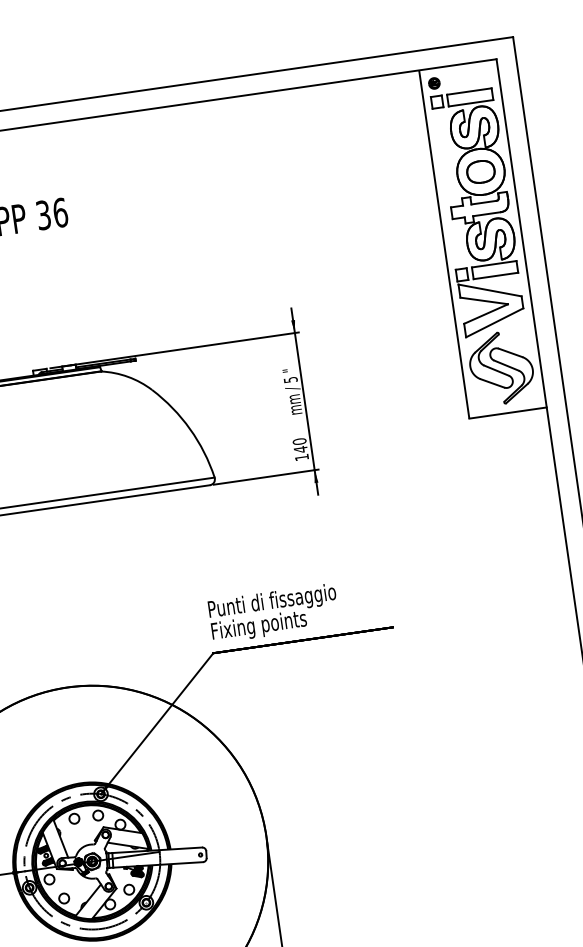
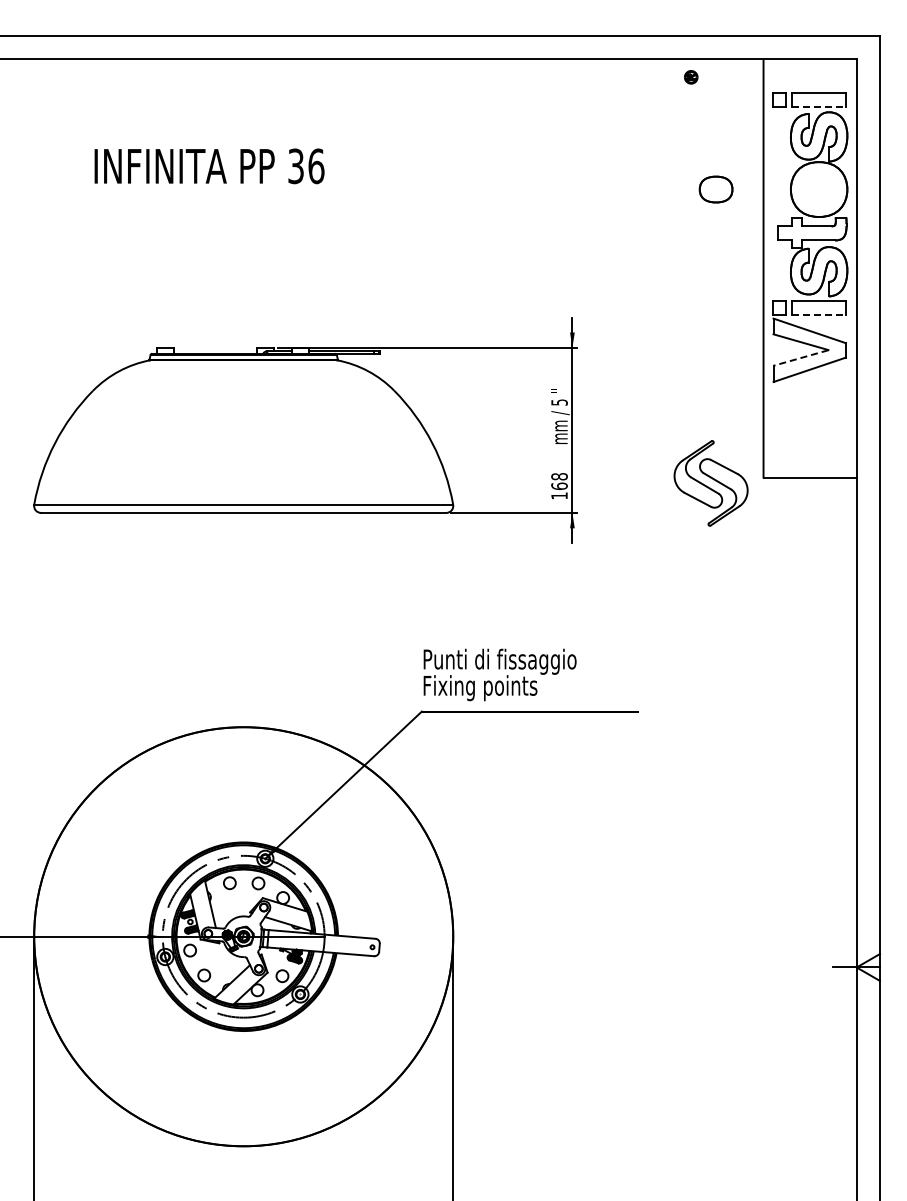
part: (434, 83) -> (691, 77), moved
line: (471, 102) -> (819, 106), solid -> dashed
part: (480, 171) -> (715, 189), moved
line: (496, 275) -> (819, 314), solid -> dashed
line: (485, 314) -> (800, 358), solid -> dashed
part: (501, 368) -> (710, 483), moved
text: (300, 445) -> (559, 481), 140 -> 168

